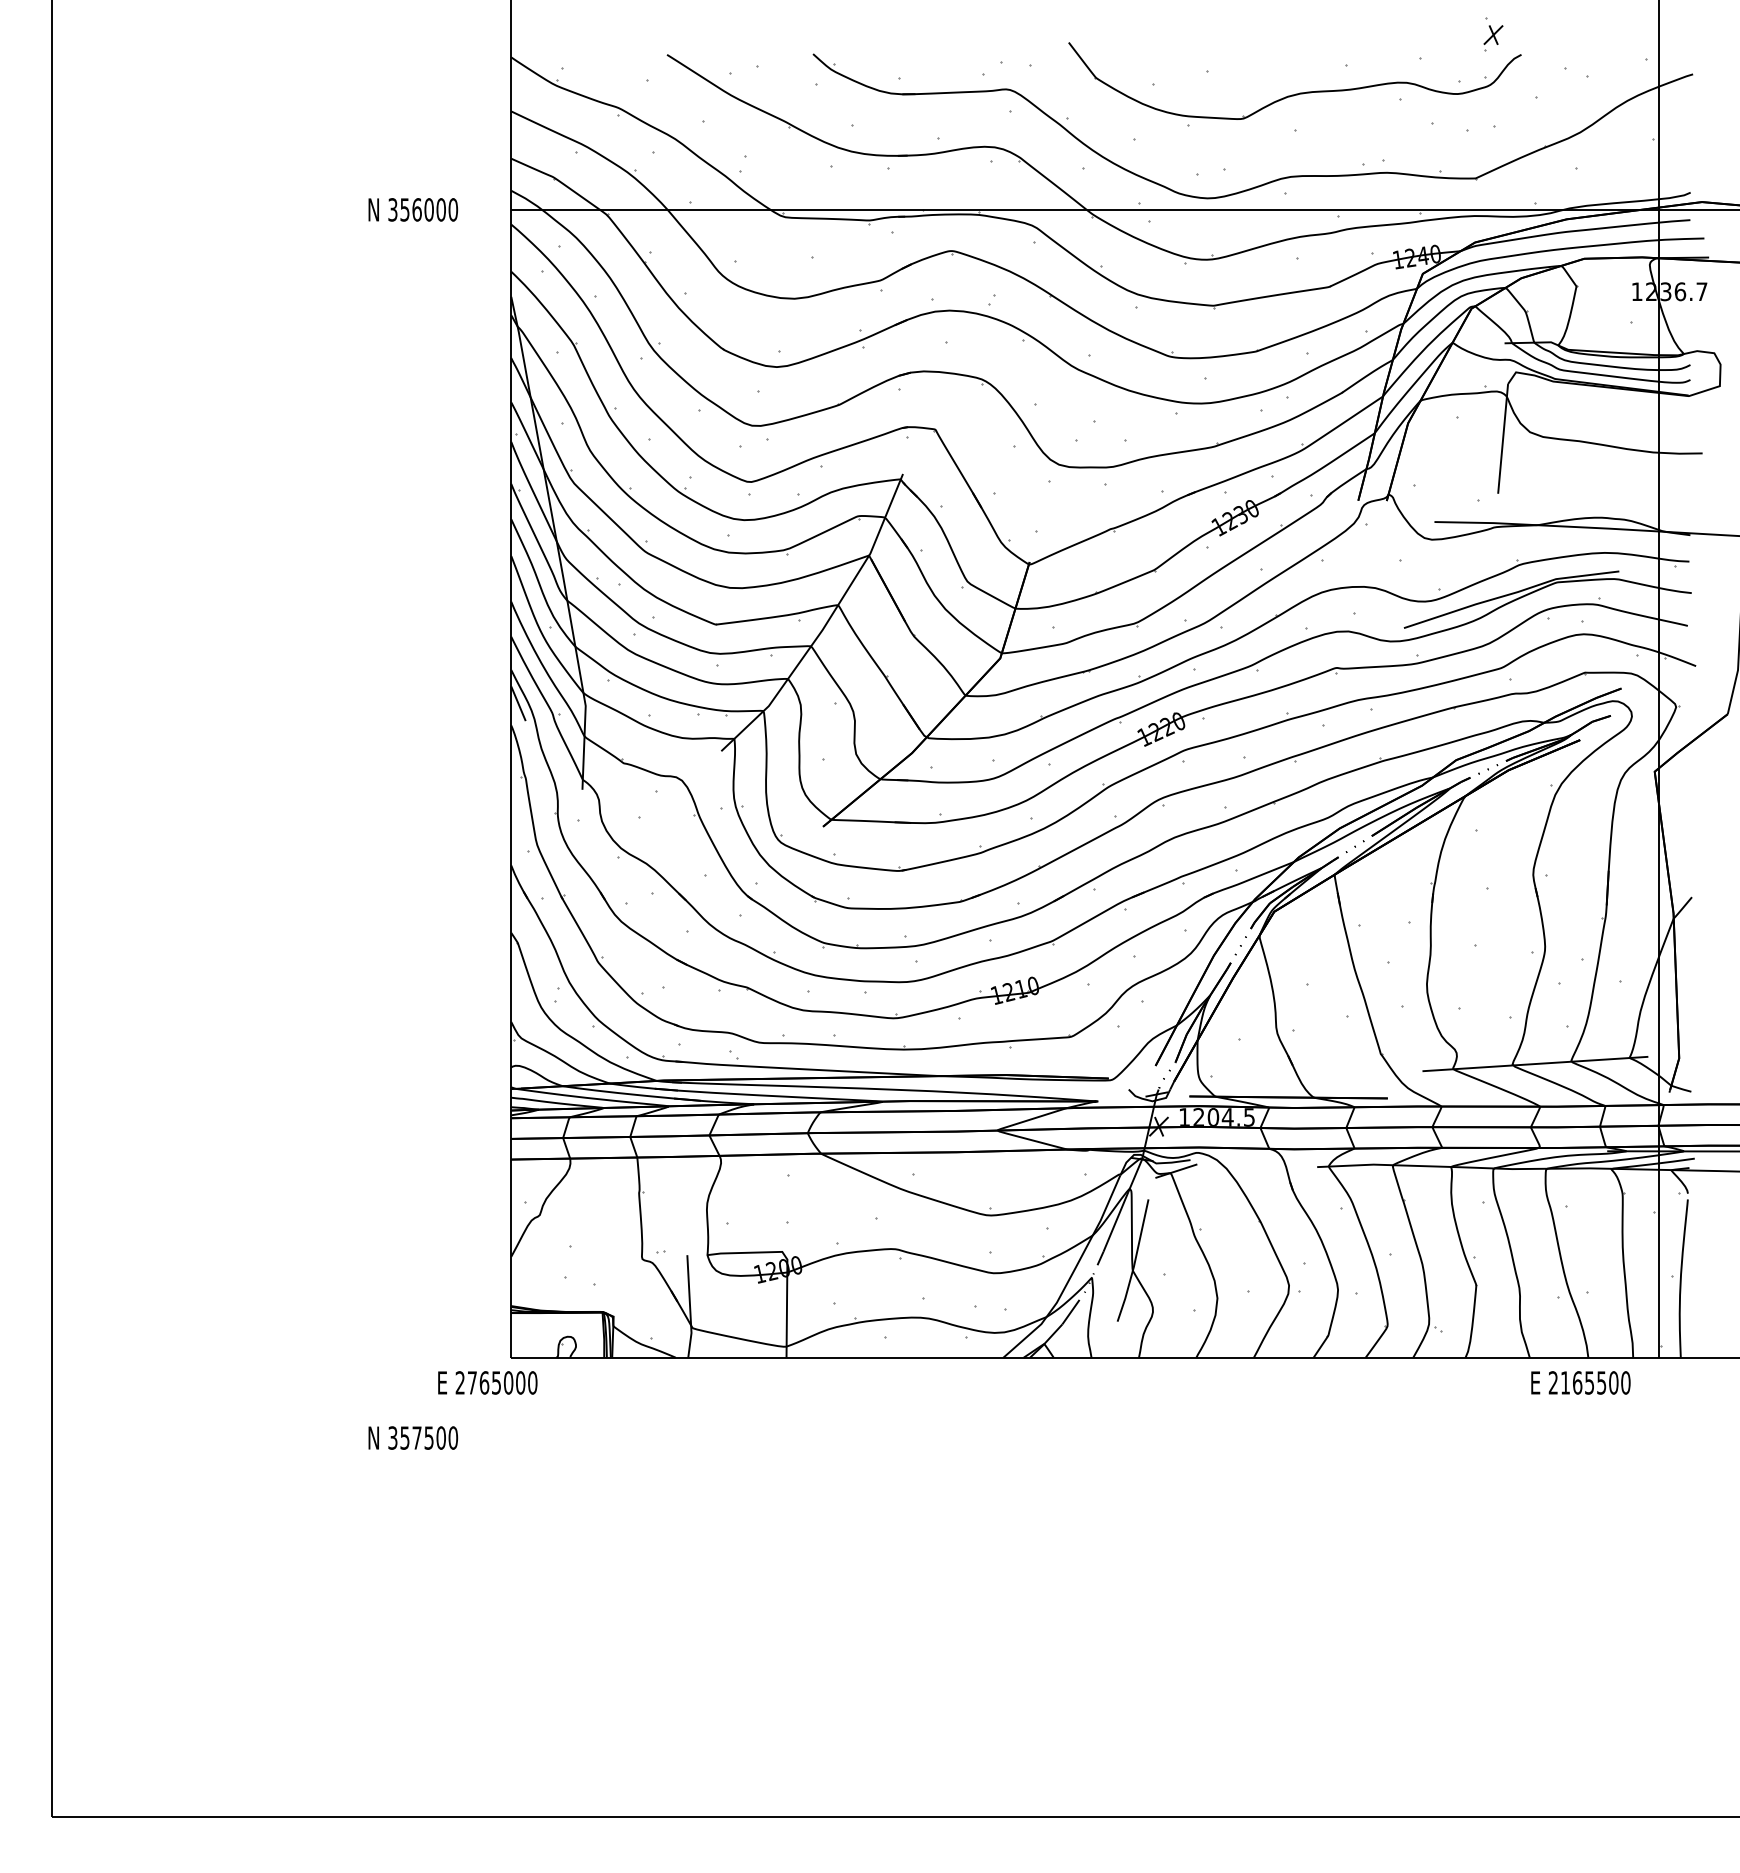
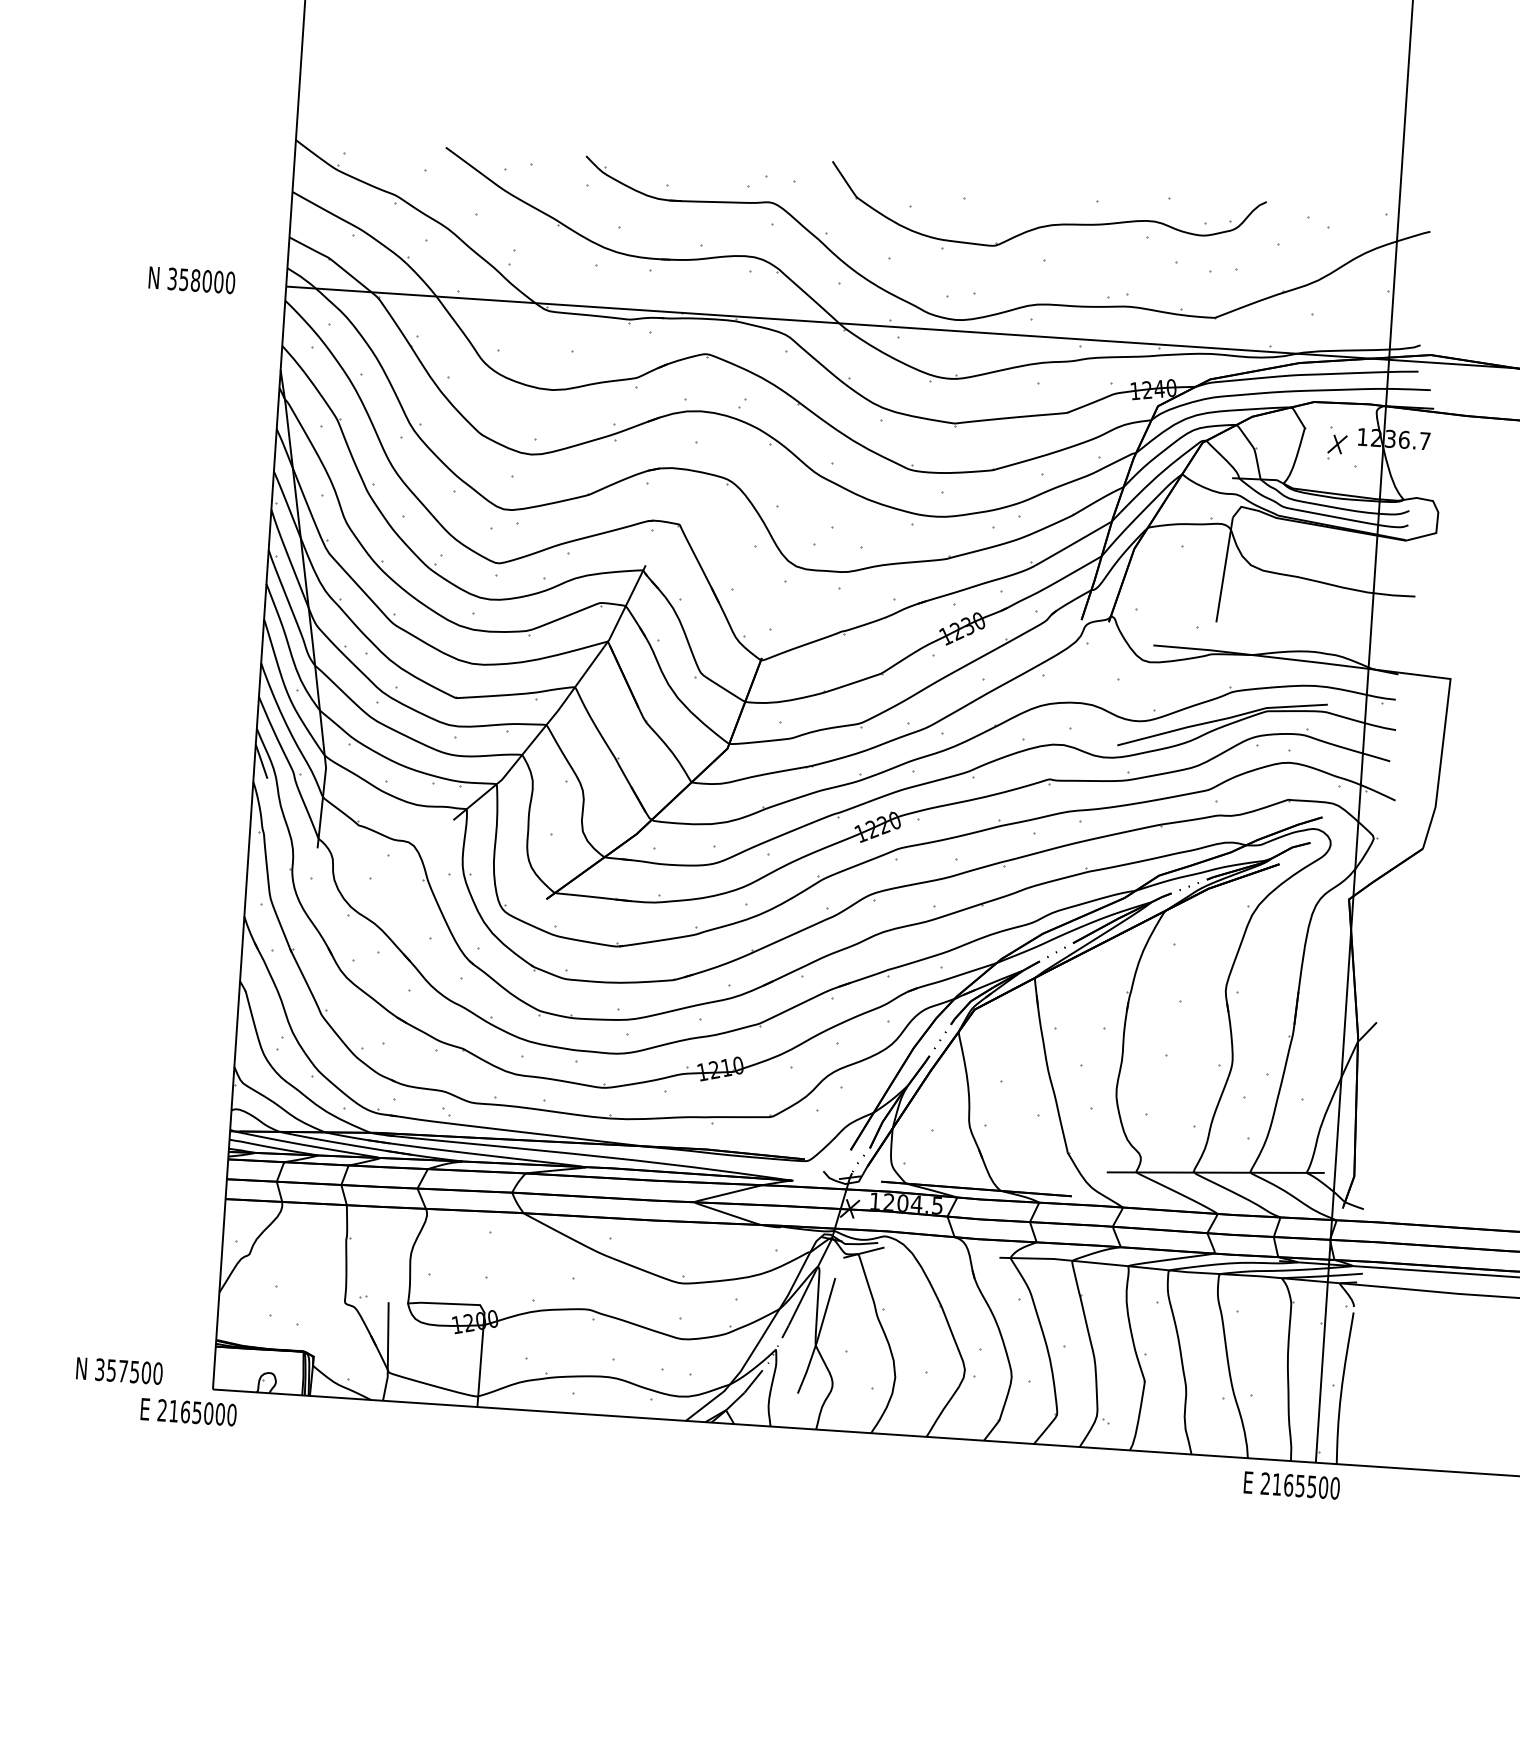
part: (1493, 34) -> (1337, 443), moved
text: (416, 209) -> (195, 280), 356000 -> 358000
text: (472, 1382) -> (174, 1410), 2765000 -> 2165000
text: (1580, 1382) -> (1291, 1485), moved
text: (413, 1437) -> (119, 1370), moved

